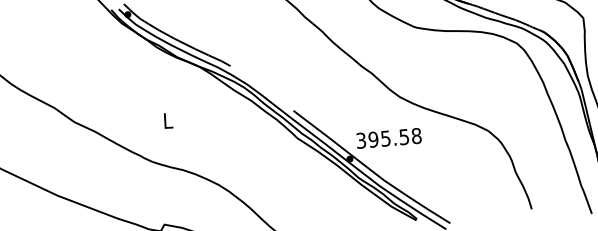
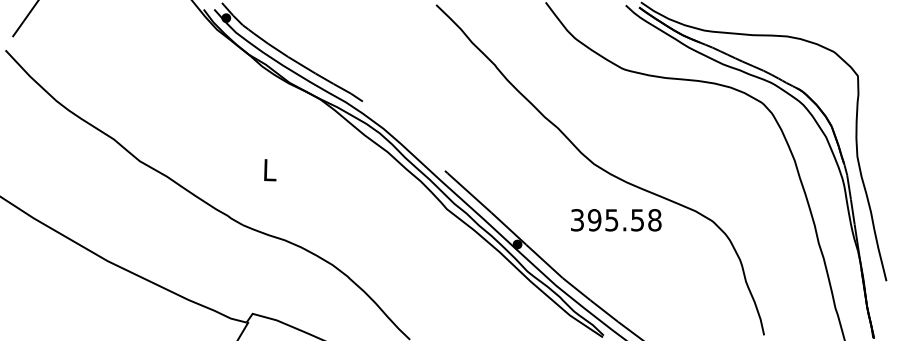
text: (389, 138) -> (616, 220), moved

